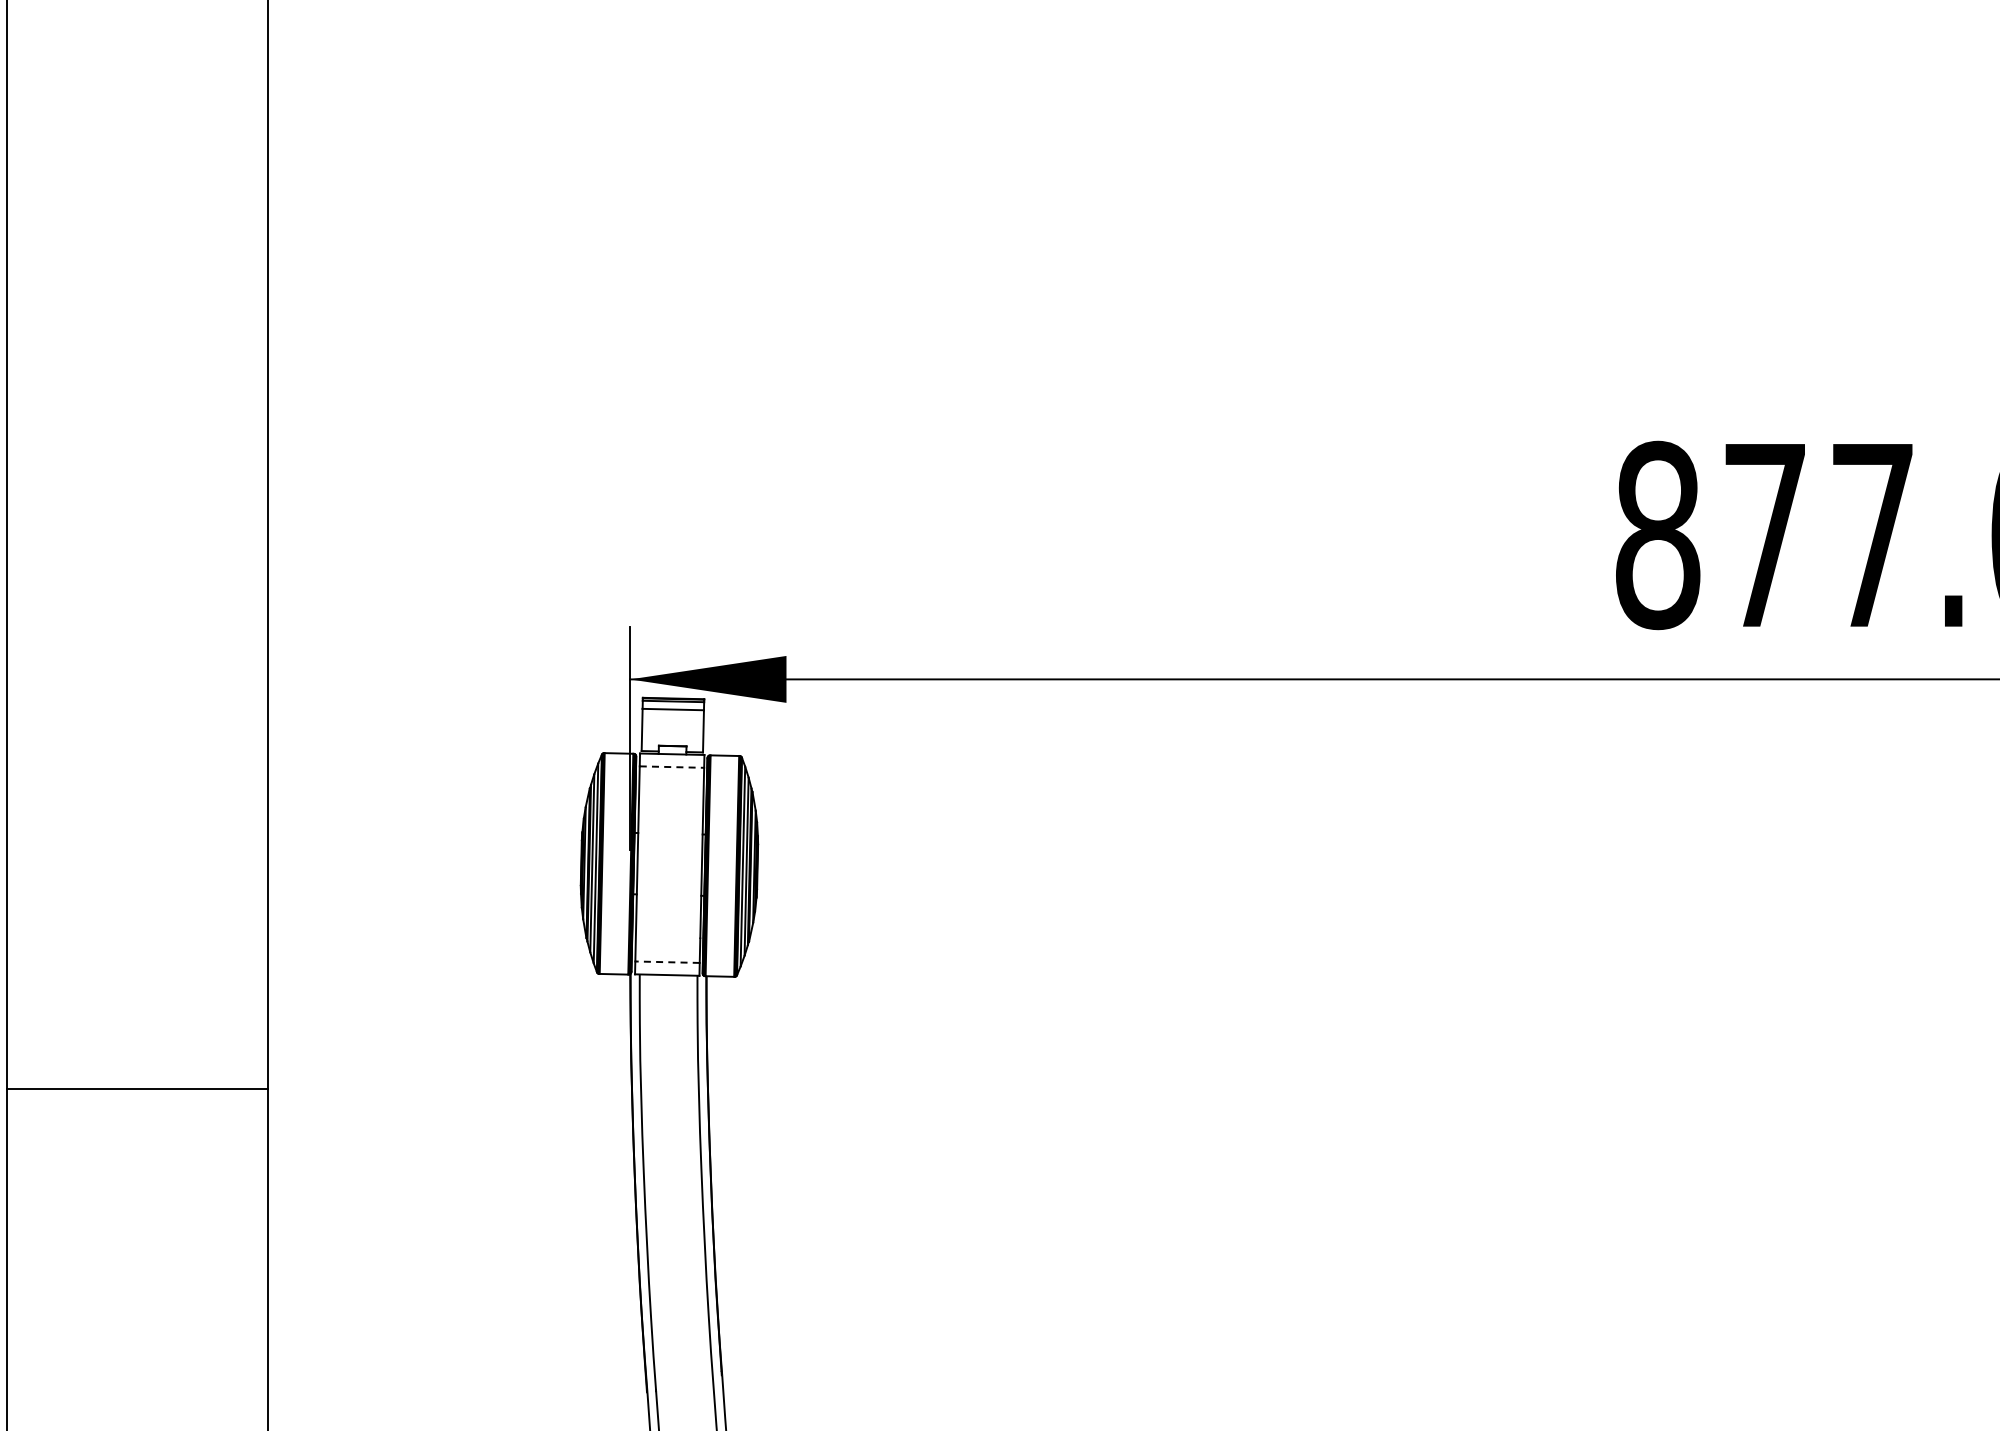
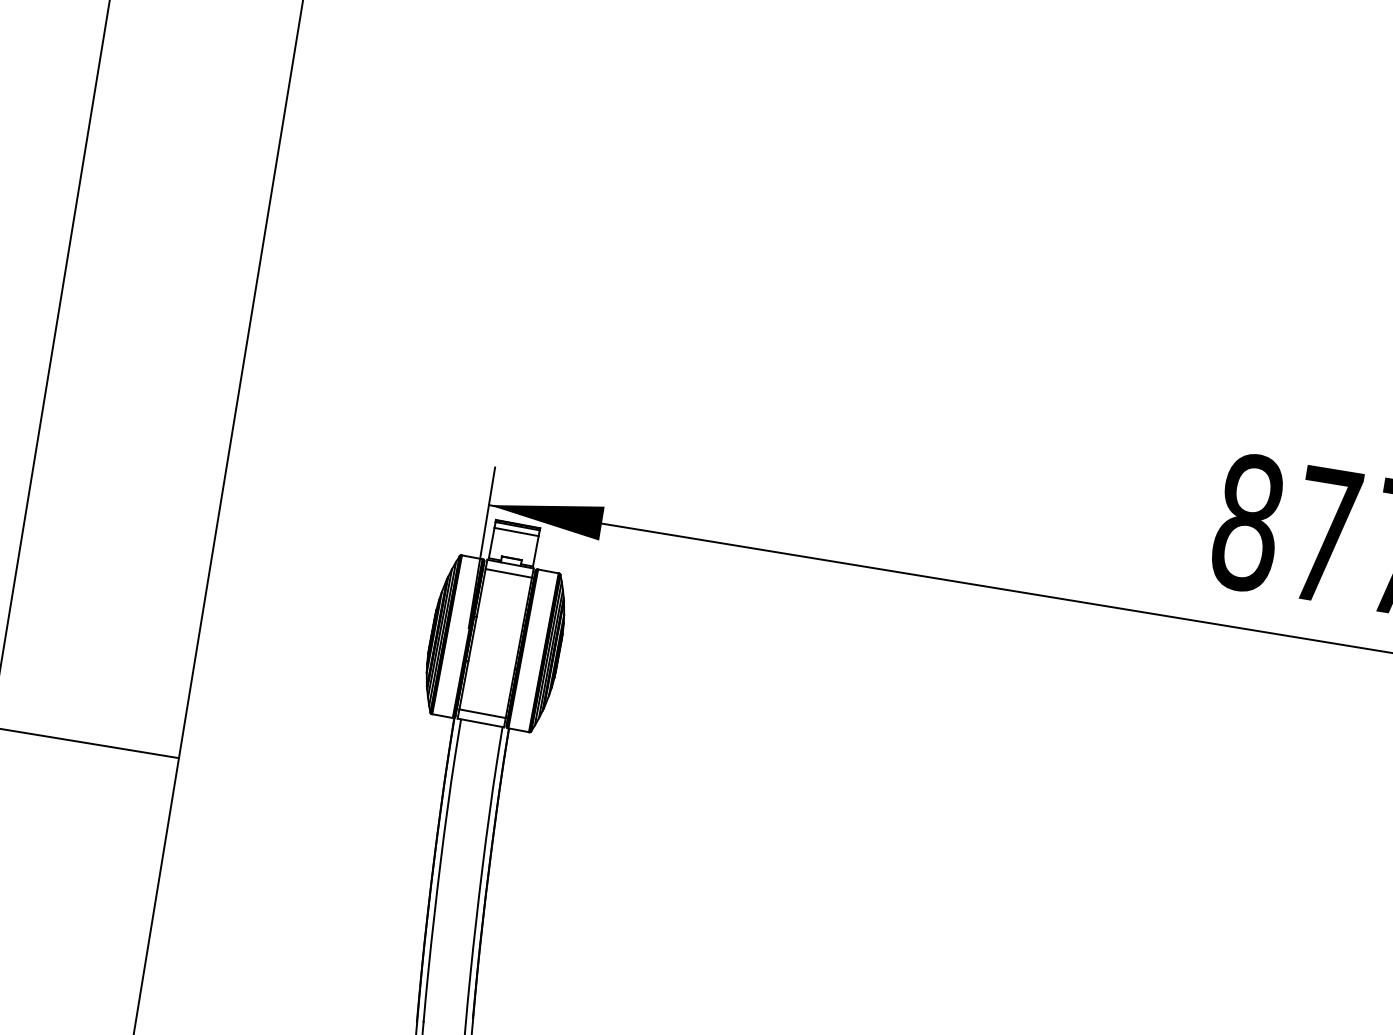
line: (672, 767) -> (509, 573), dashed -> solid
line: (667, 962) -> (482, 713), dashed -> solid

